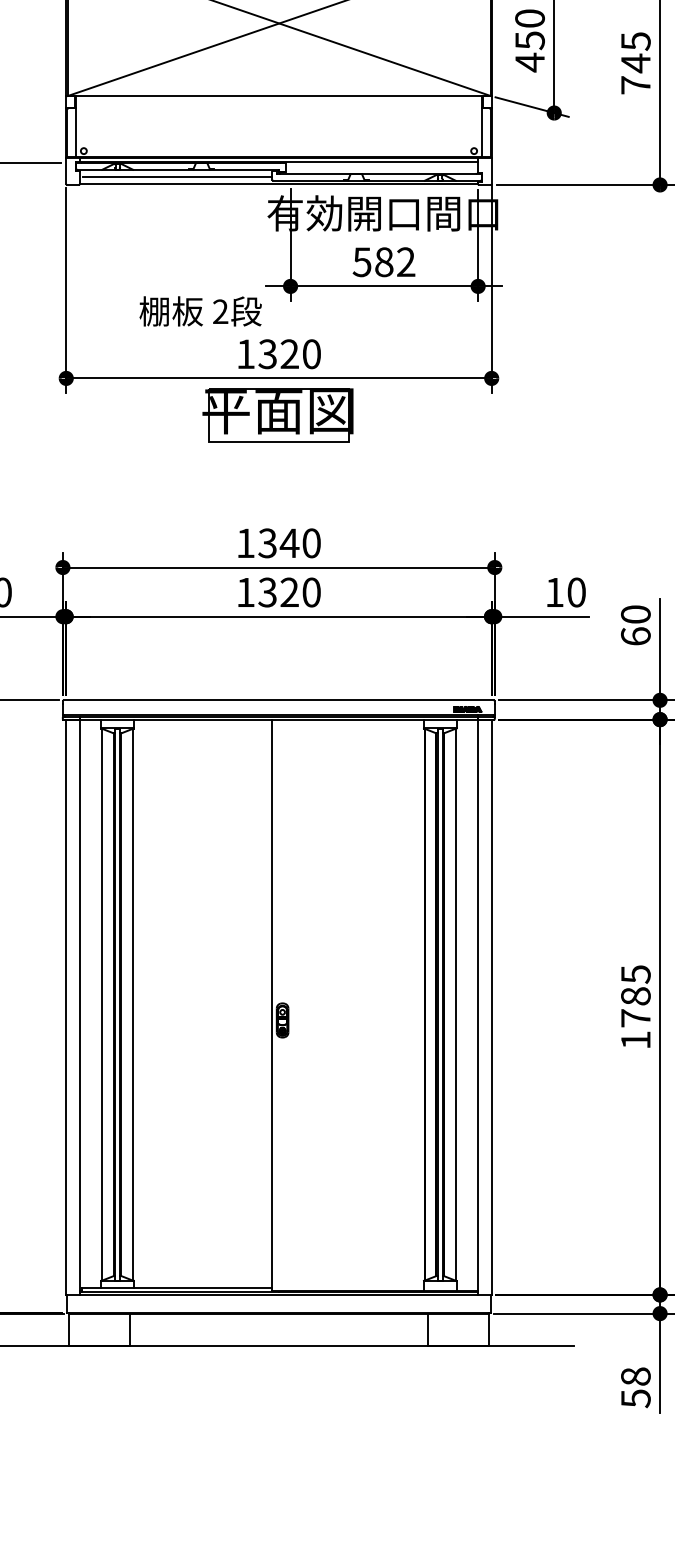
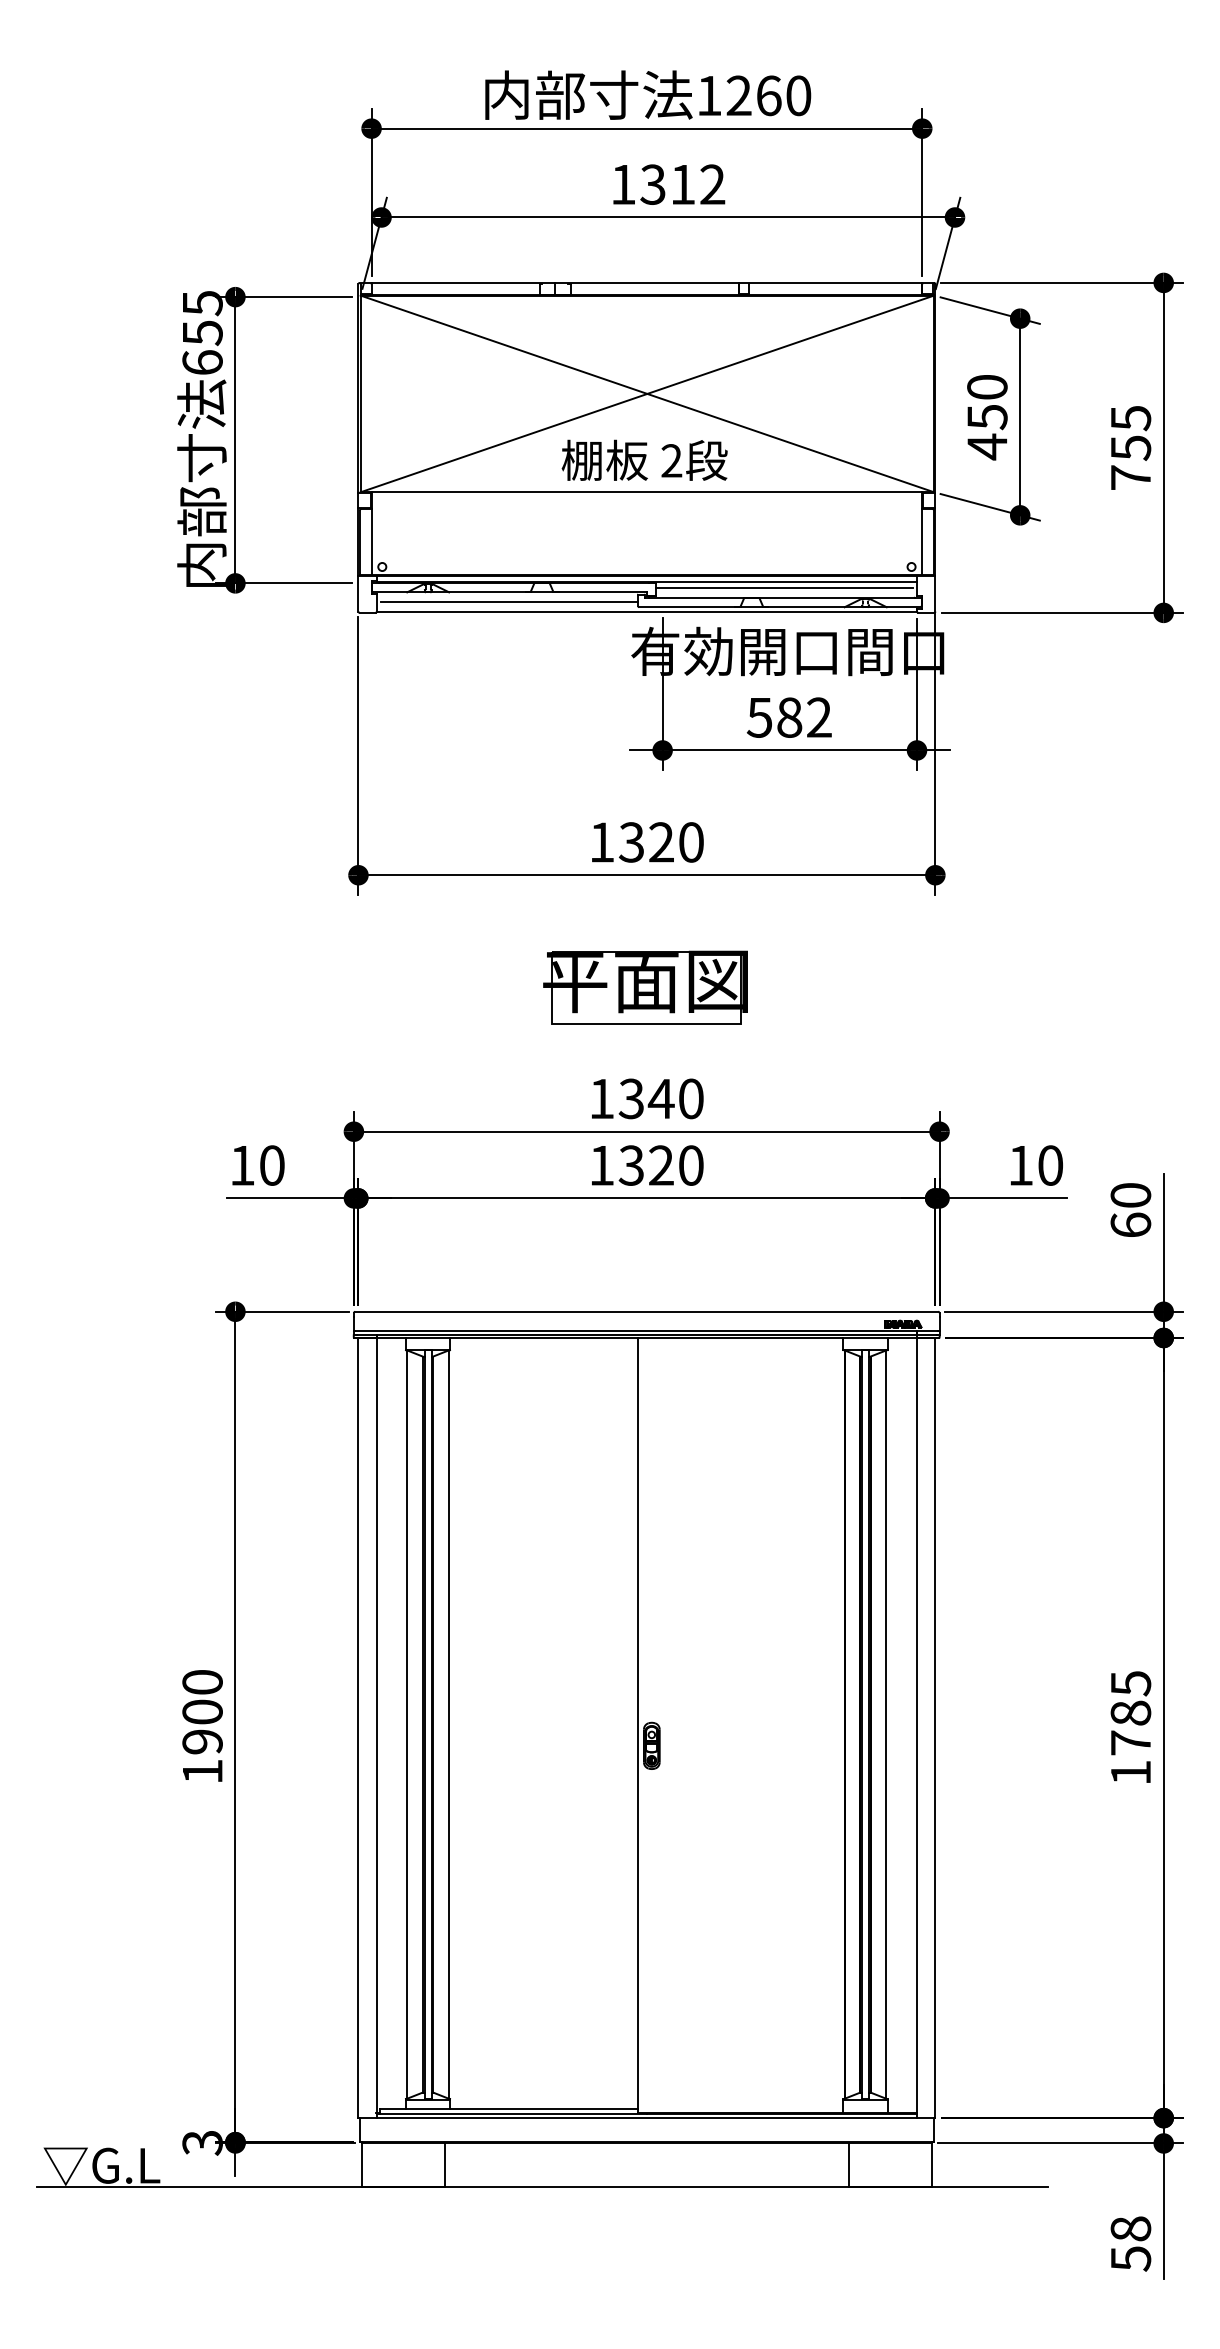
text: (636, 63) -> (1131, 447), 745 -> 755
line: (380, 166) -> (784, 587), added
text: (200, 310) -> (644, 459), moved
part: (277, 415) -> (645, 987), moved

